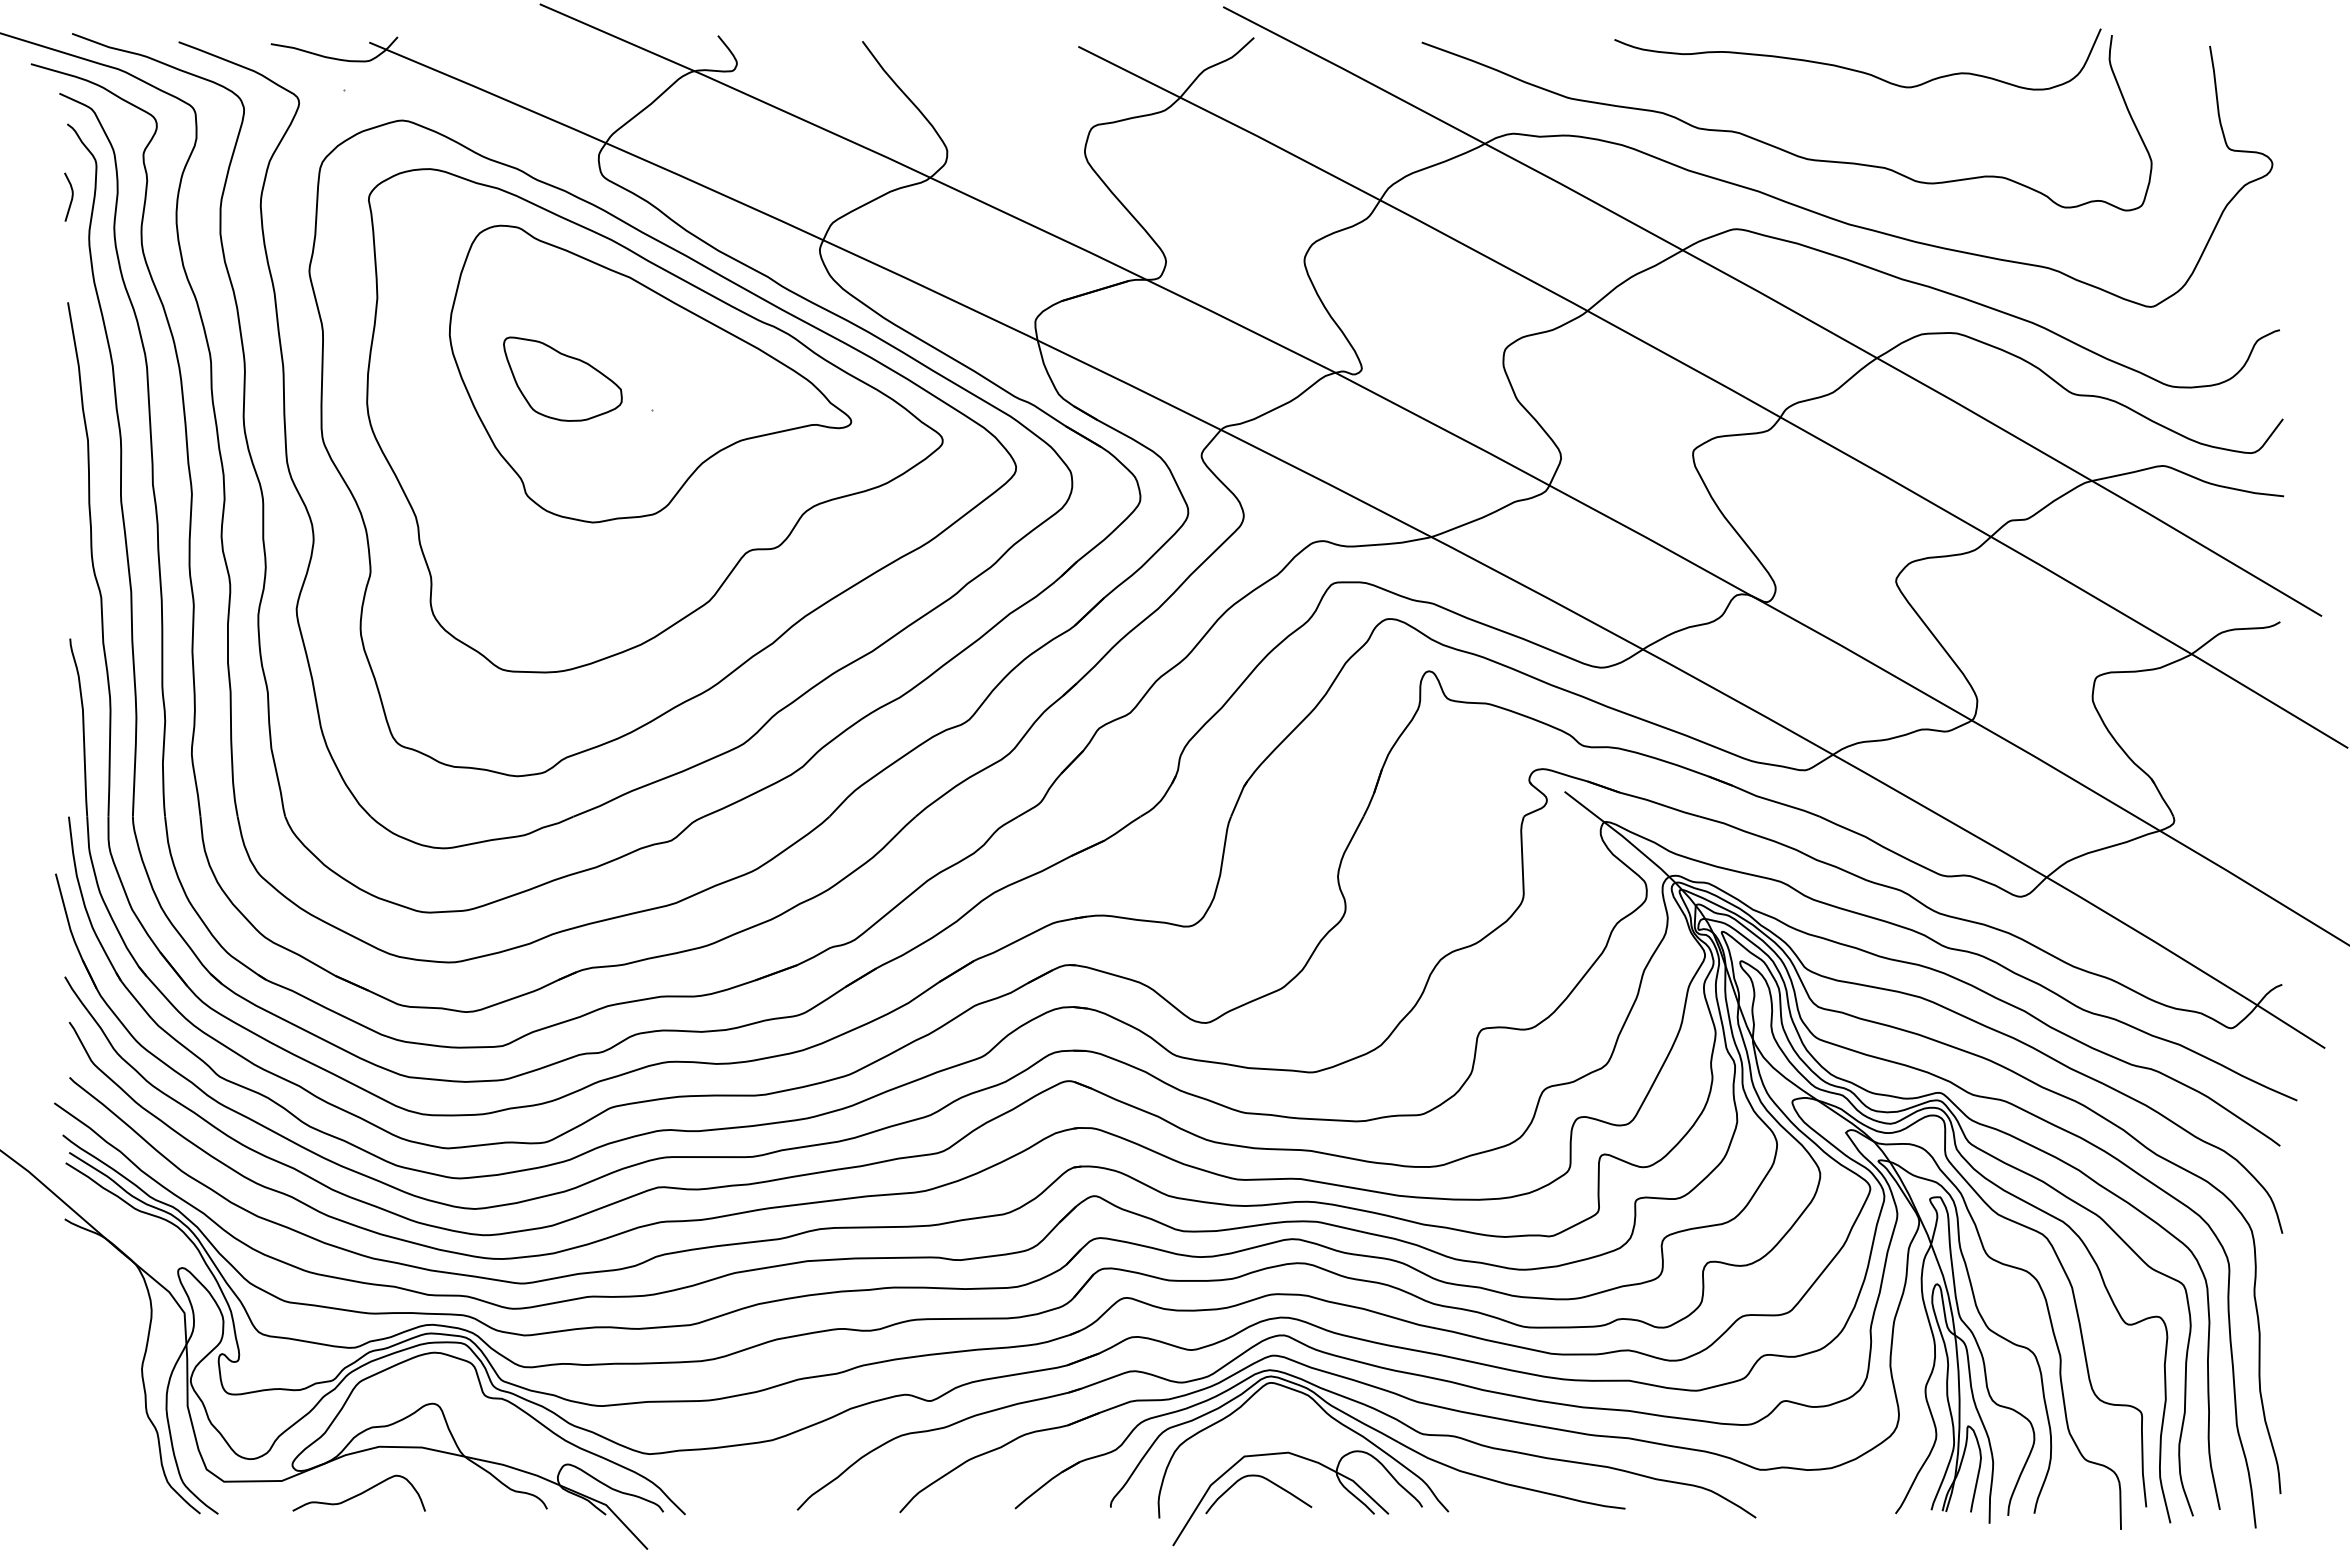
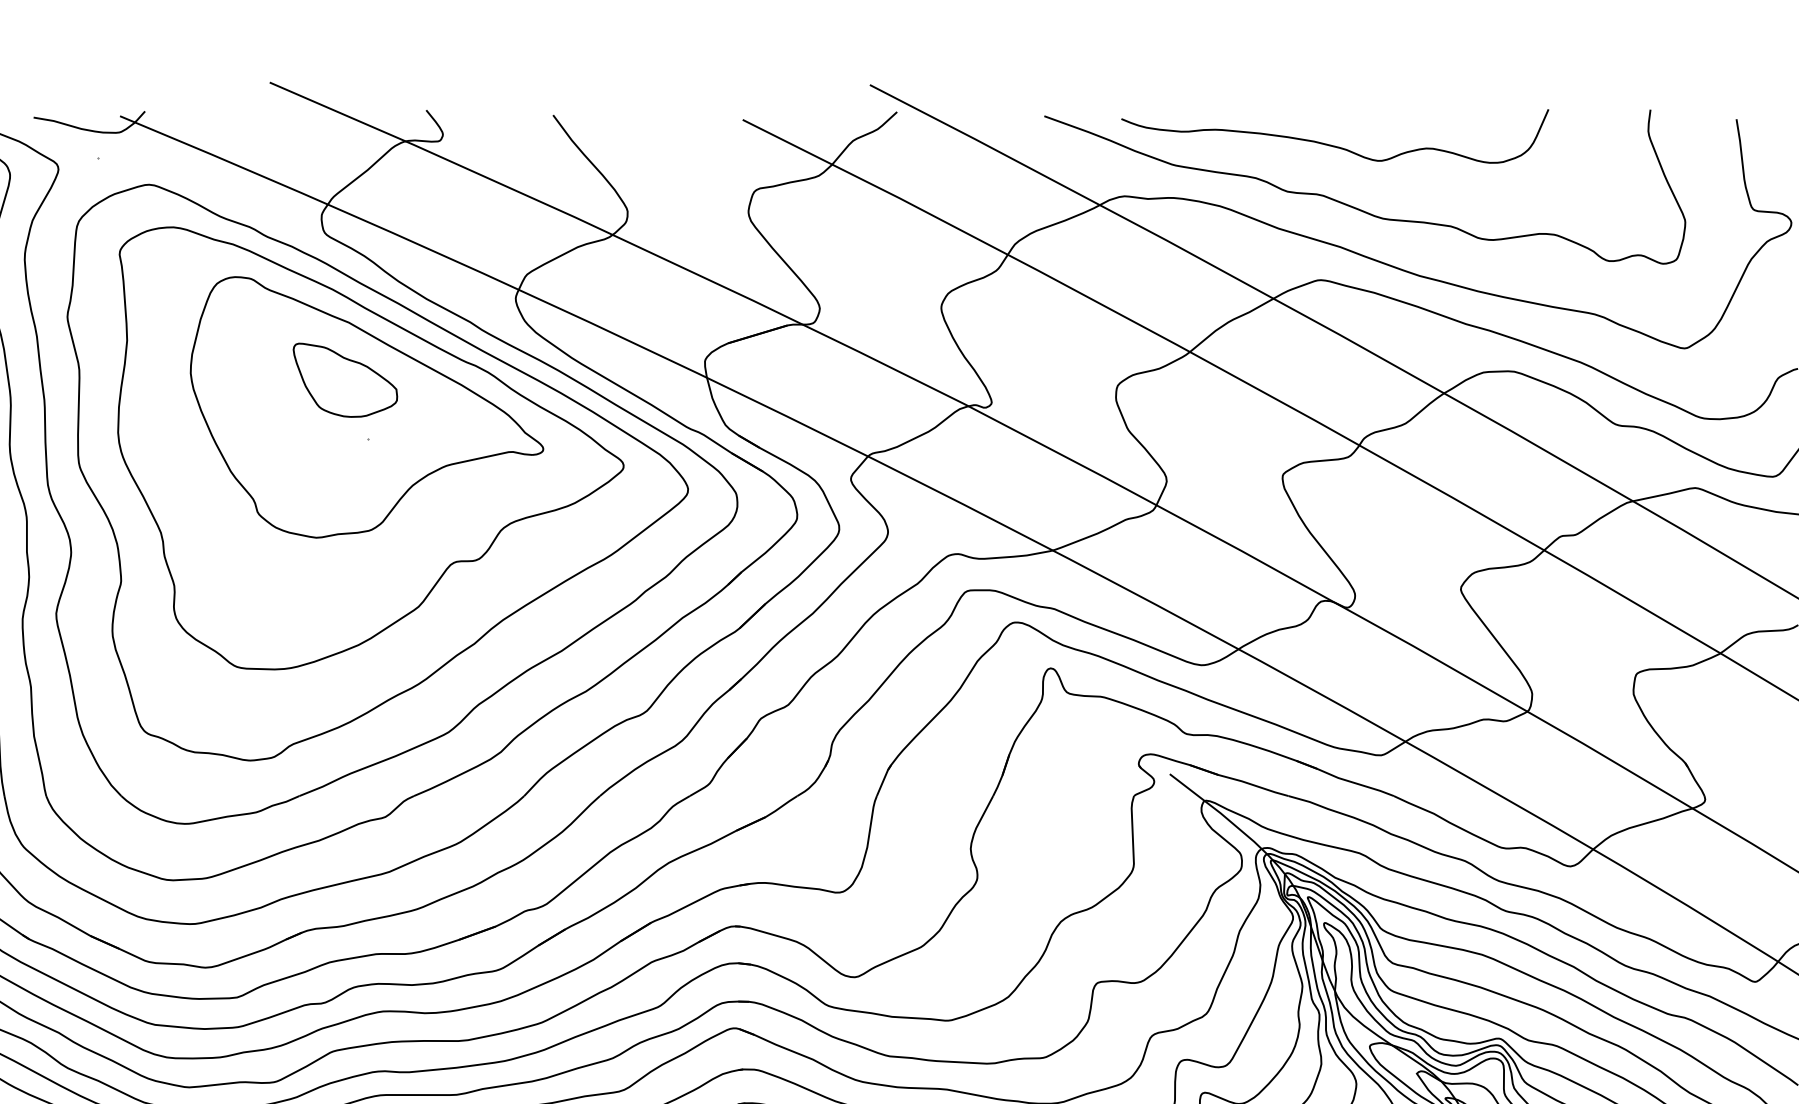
curve: (1855, 69) -> (1333, 145), moved
part: (562, 378) -> (345, 379), moved

